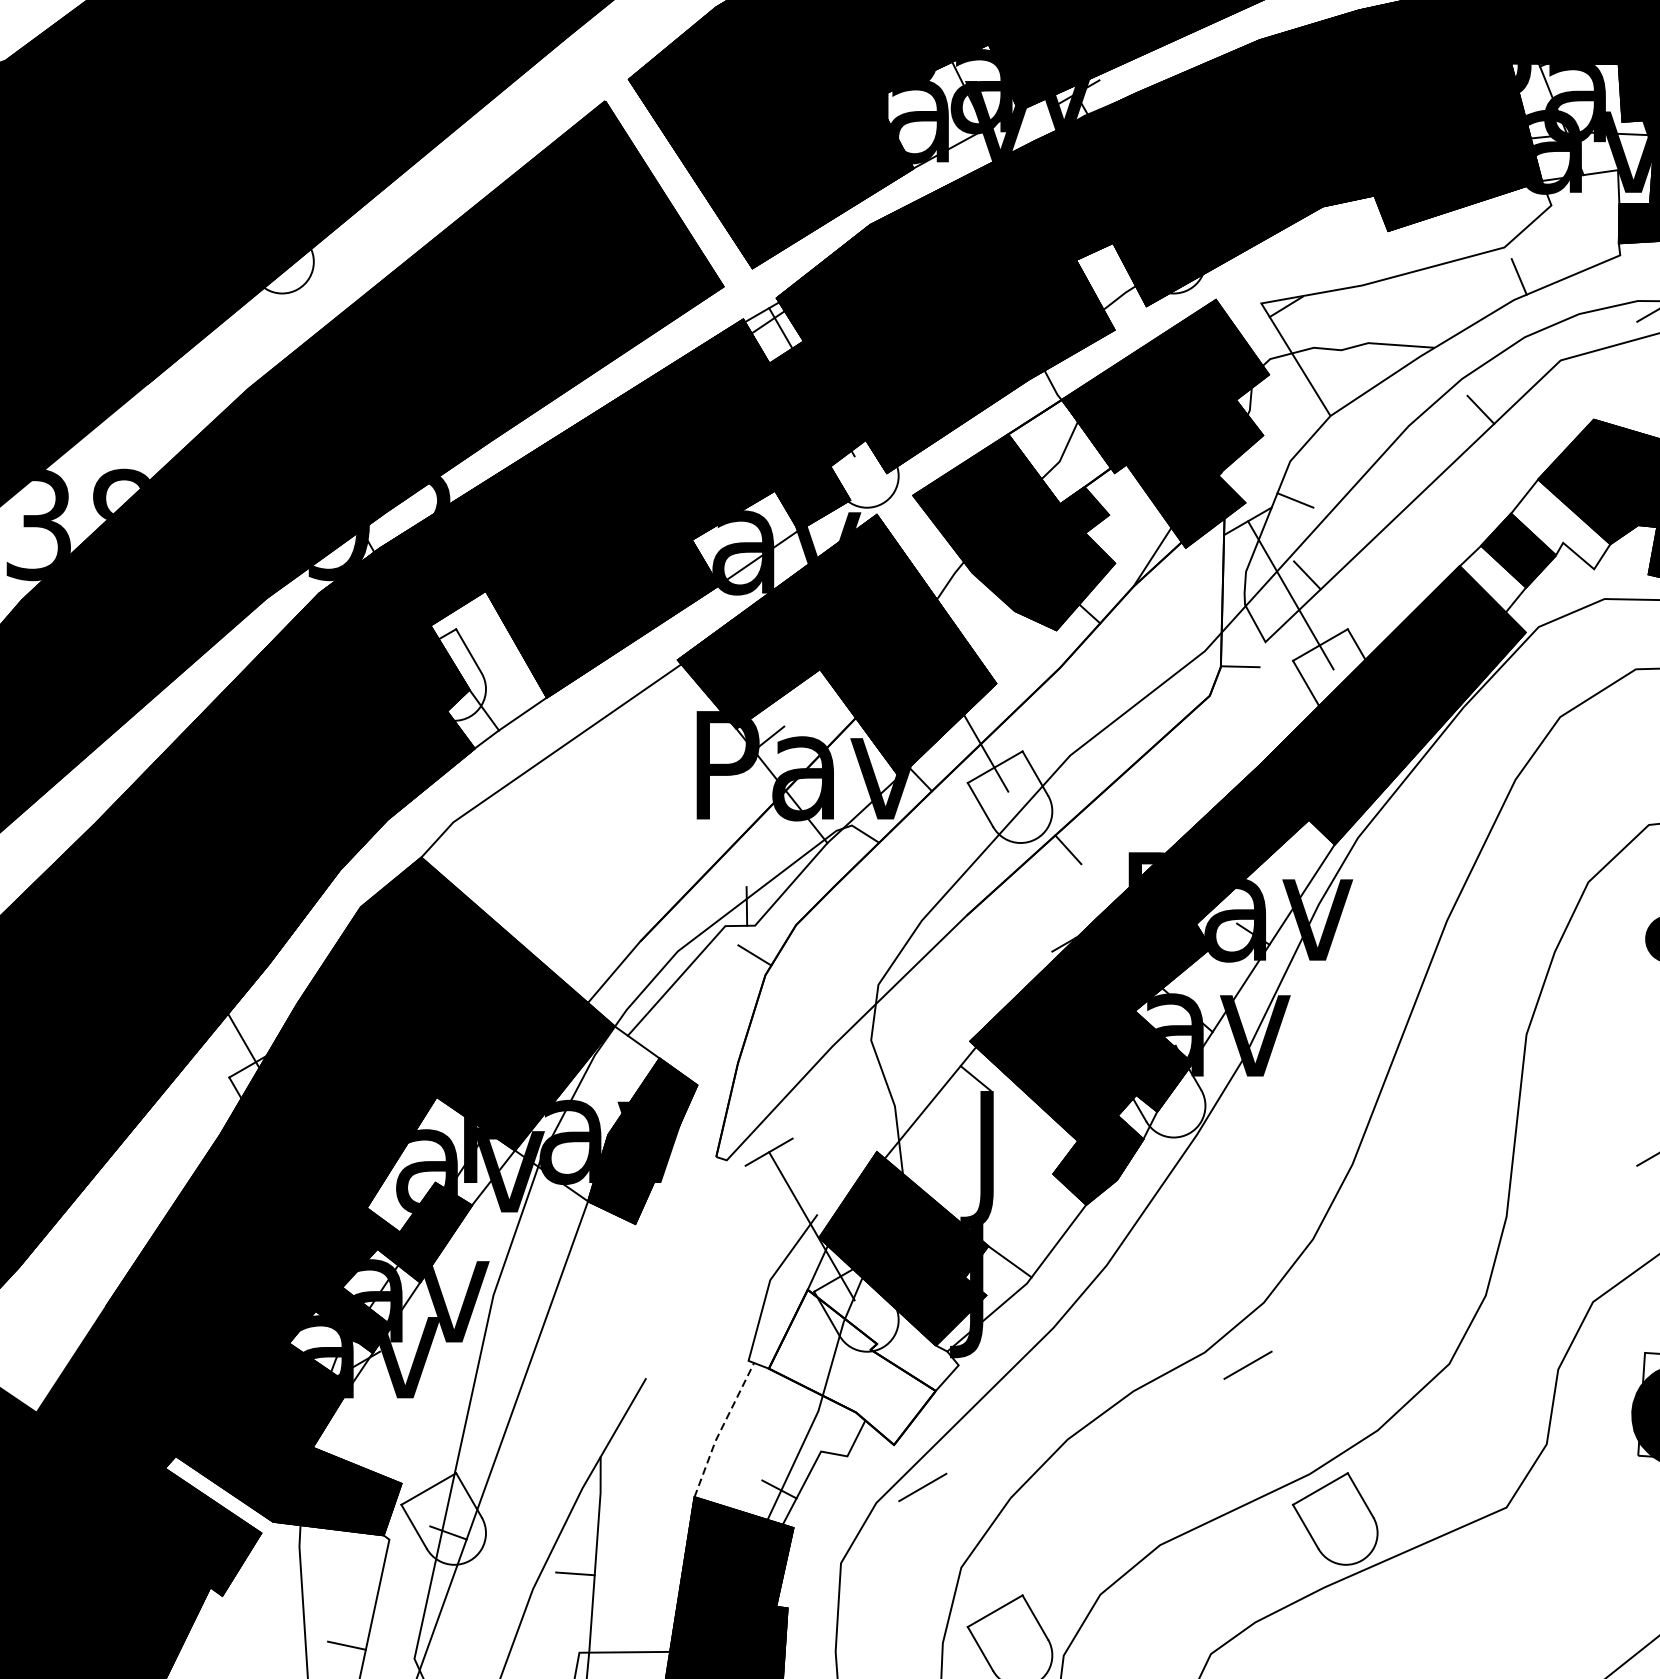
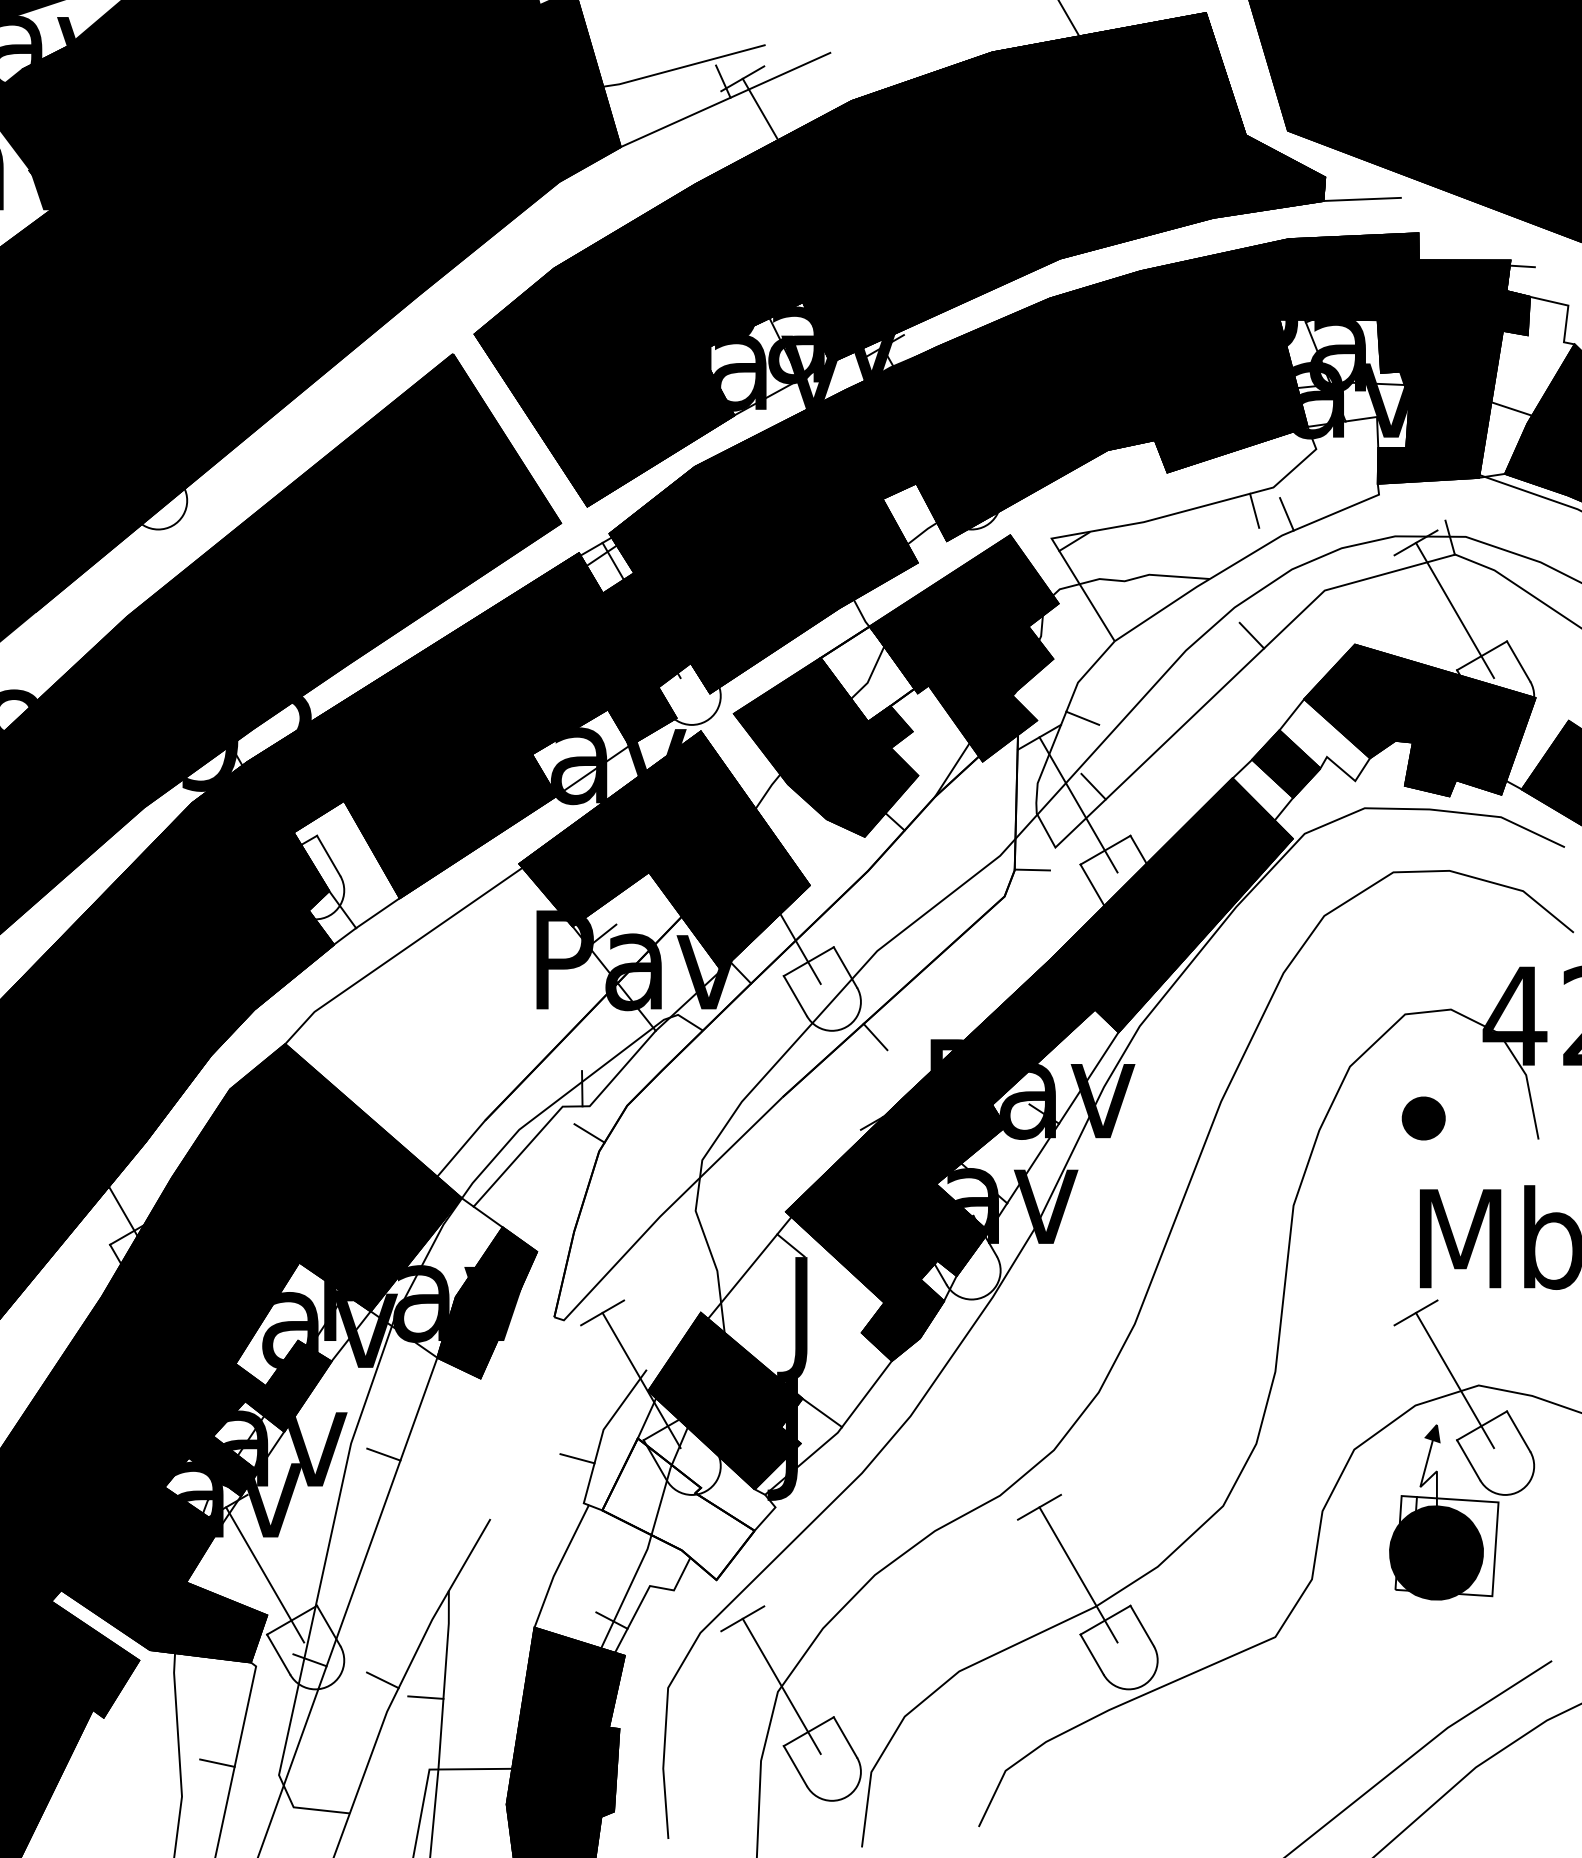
line: (1483, 272) -> (1254, 510), added
line: (529, 1307) -> (383, 1454), added
line: (741, 1311) -> (577, 1458), added
line: (720, 1429) -> (558, 1565), dashed -> solid
line: (399, 1438) -> (265, 1574), added
line: (1290, 1438) -> (1078, 1574), added
line: (527, 1555) -> (382, 1680), added
line: (965, 1560) -> (781, 1685), added

